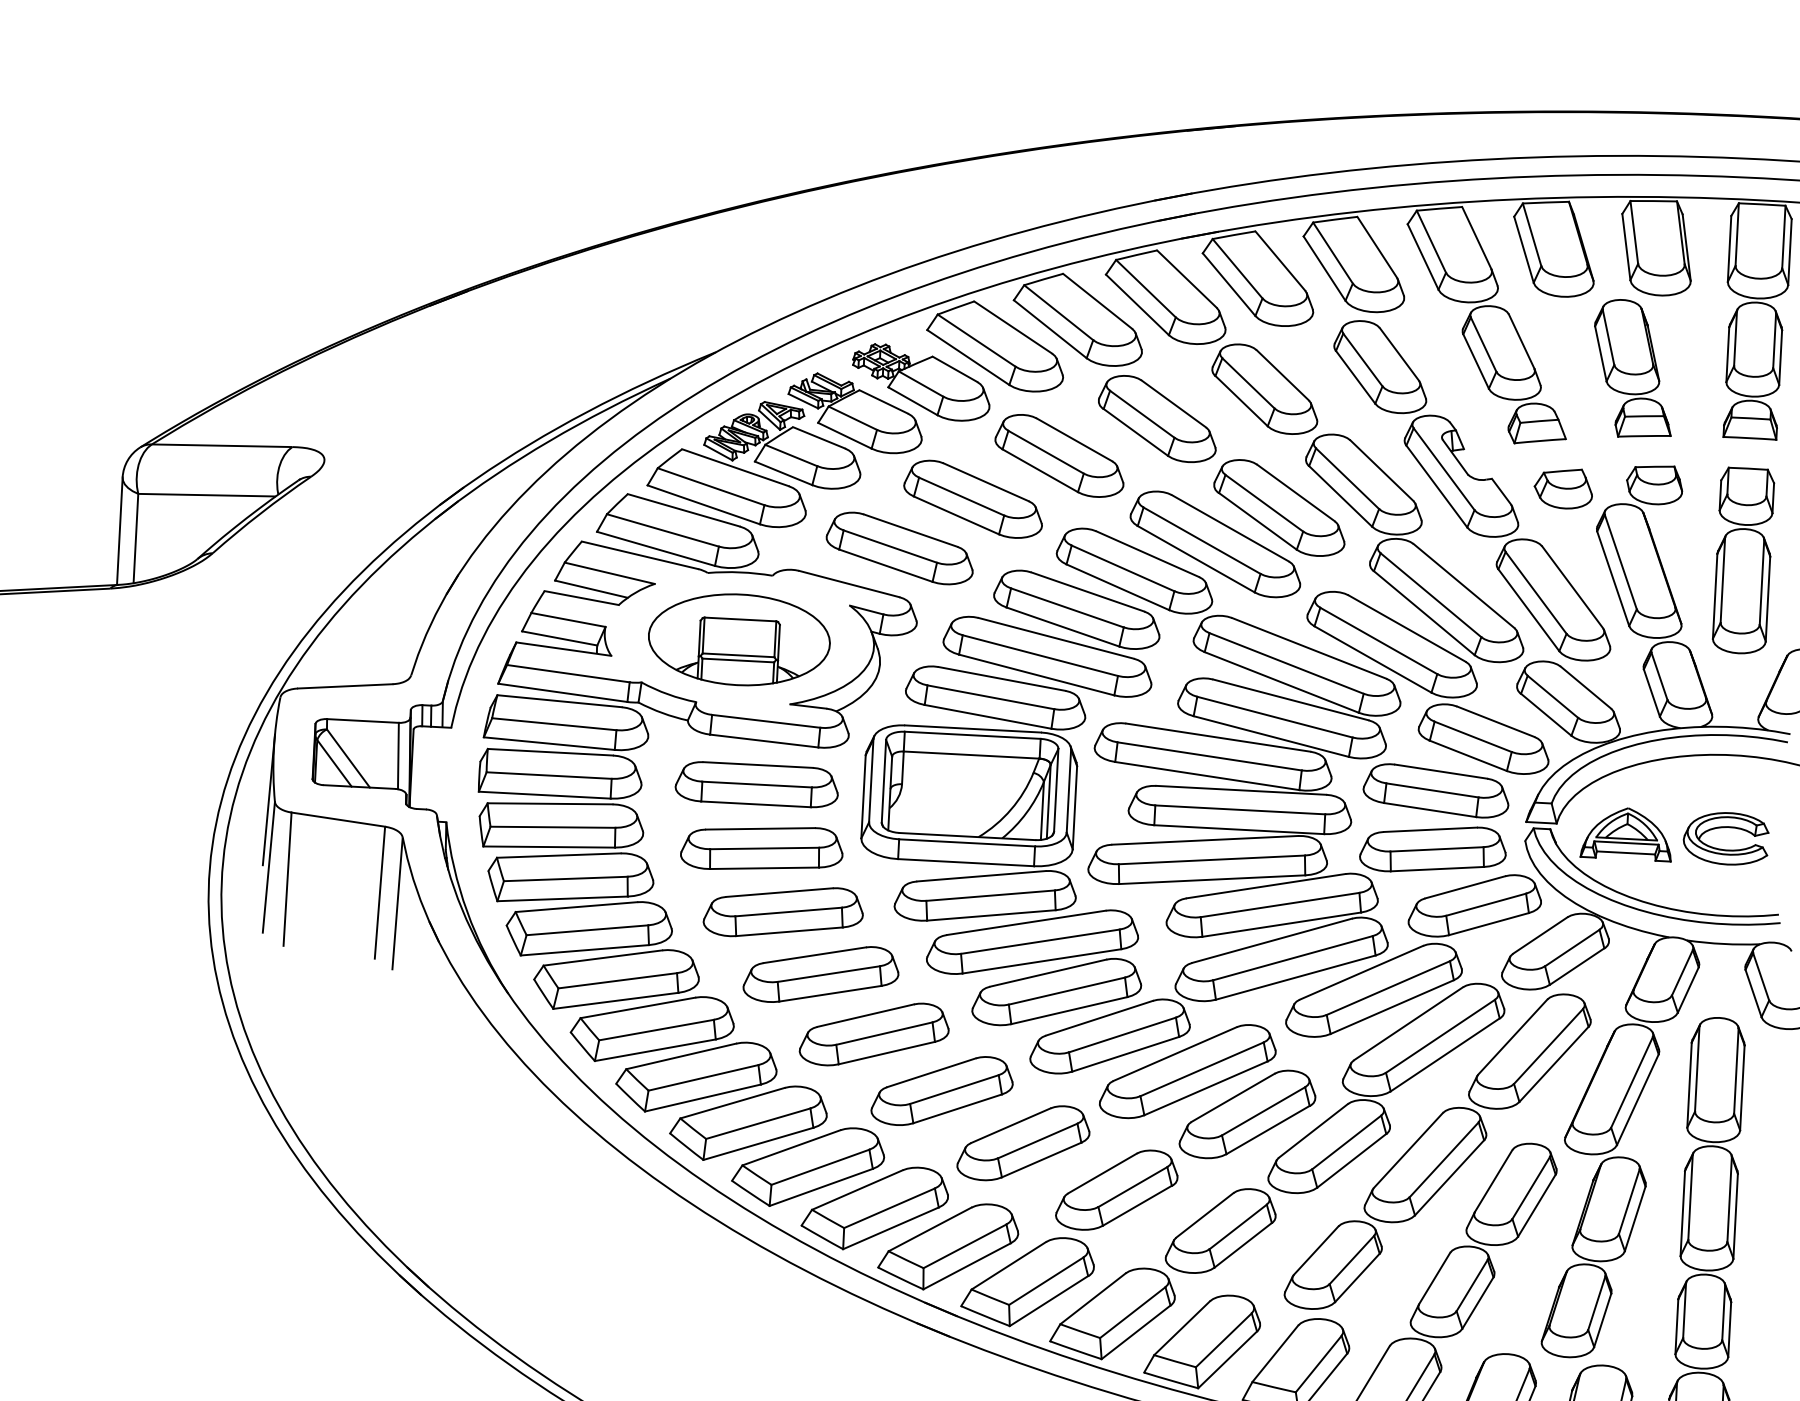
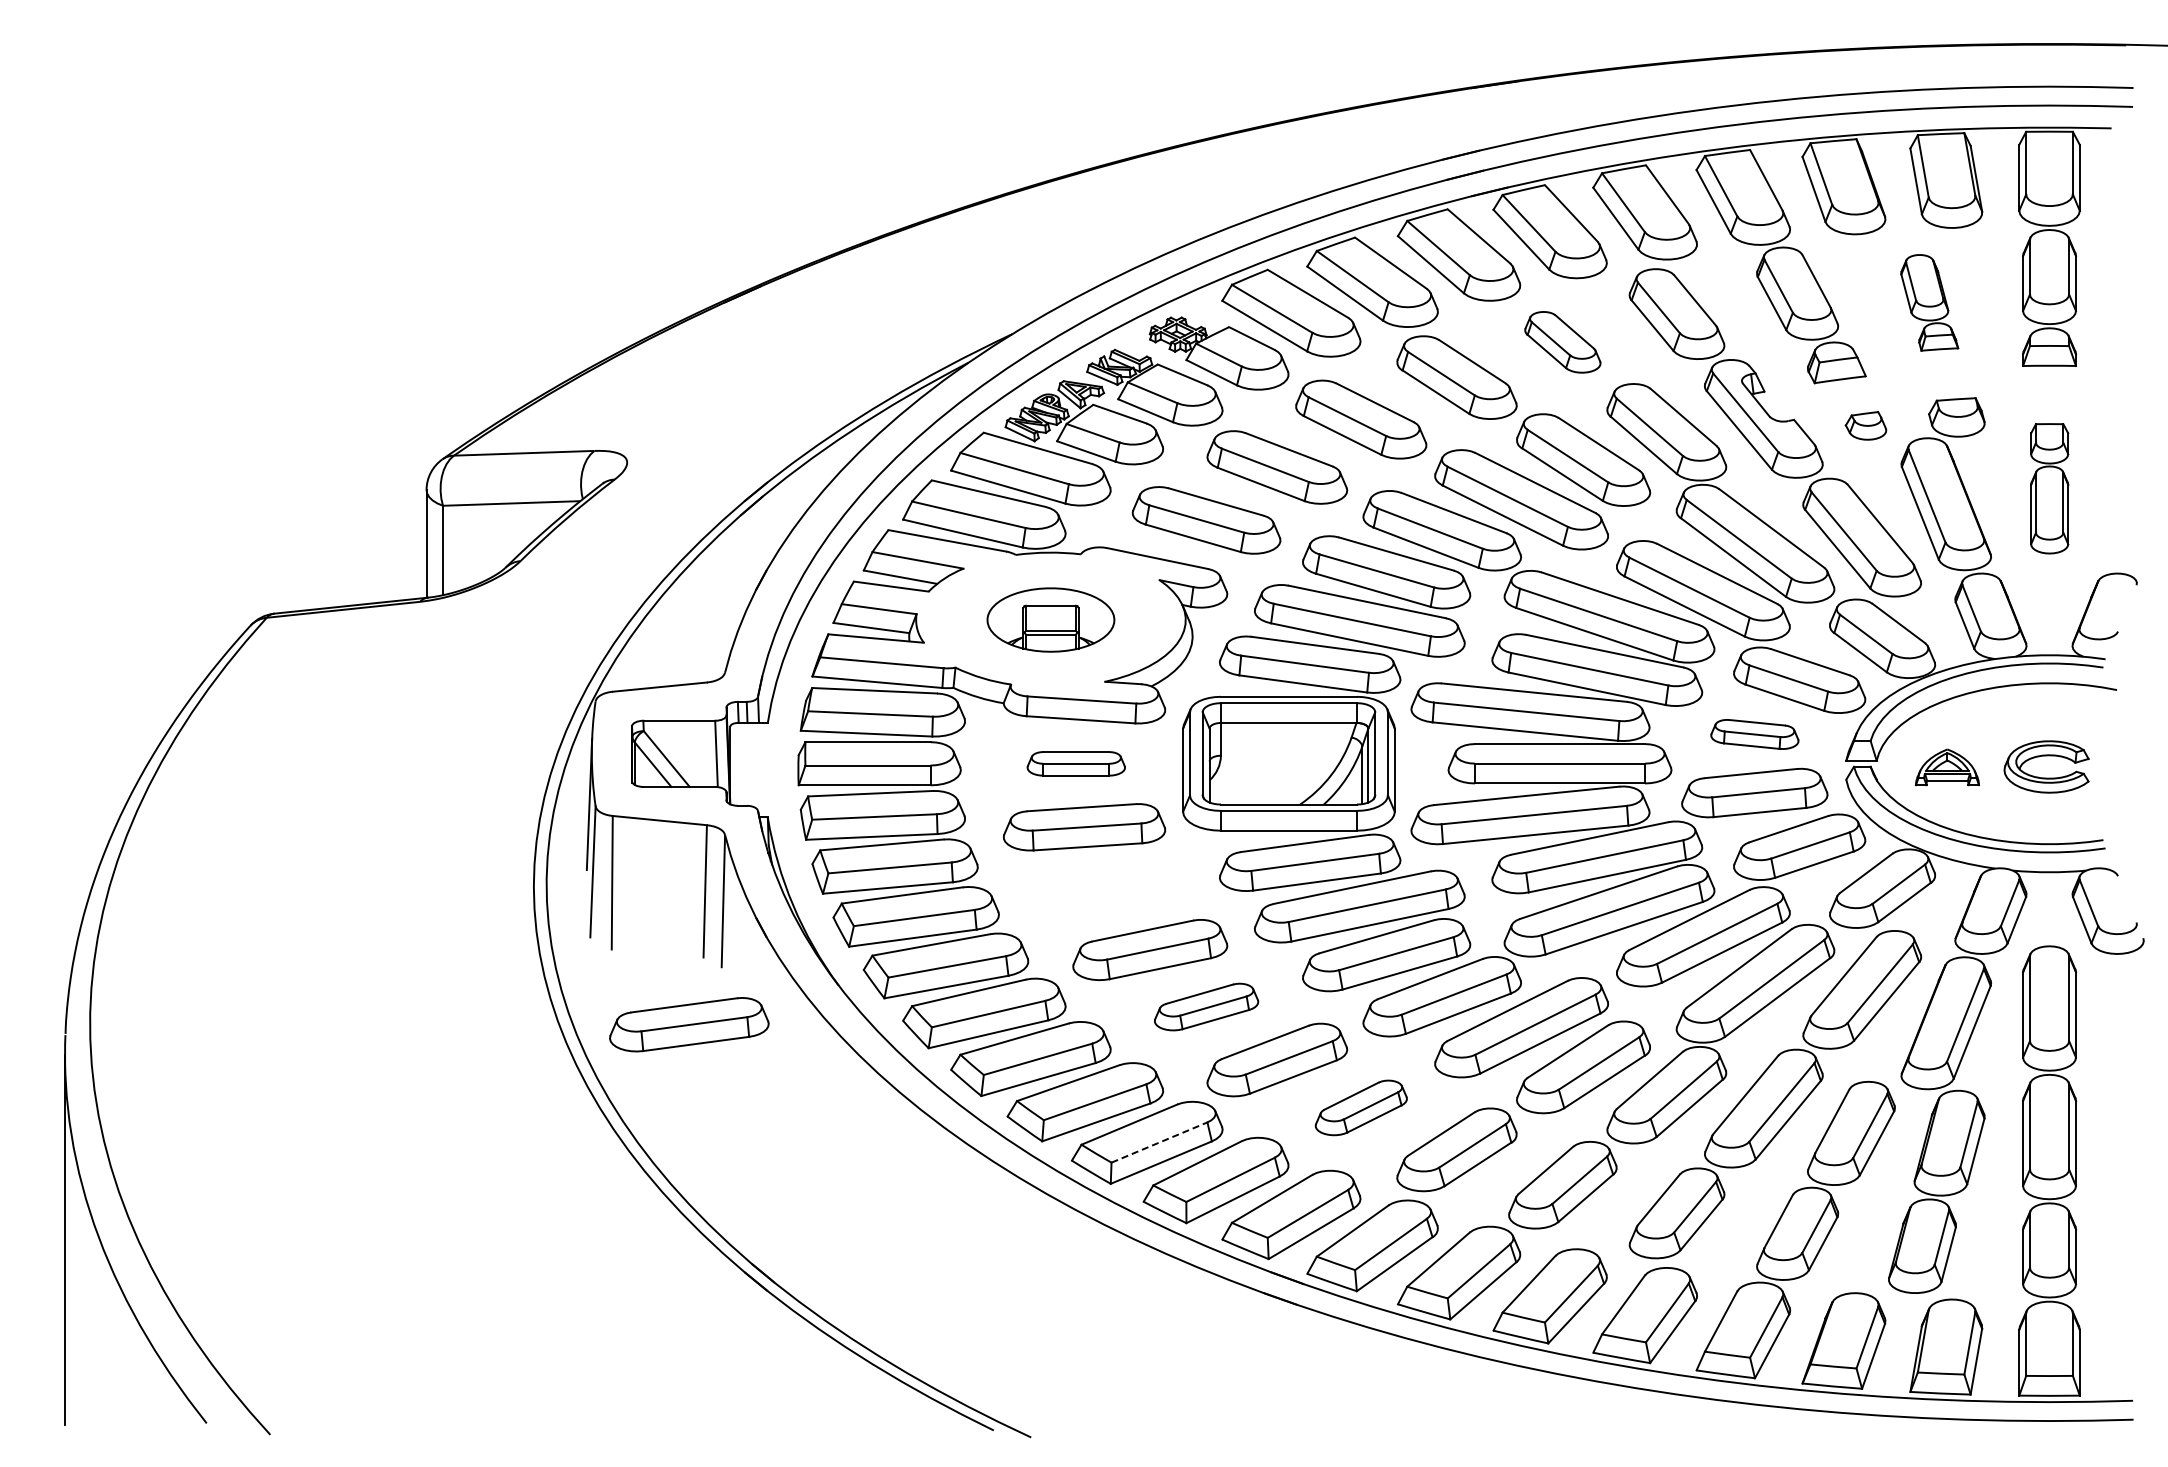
part: (1633, 368) -> (1929, 302), size x0.7
part: (1264, 389) -> (1562, 342), size x0.7
part: (1563, 488) -> (1865, 425), size x0.7
part: (1743, 560) -> (2049, 488), size x0.7
part: (738, 639) -> (1050, 619), size x0.7
part: (757, 784) -> (1076, 763), size x0.6
part: (1436, 790) -> (1754, 734), size x0.6
part: (1627, 834) -> (1947, 767), size x0.7
part: (783, 911) -> (689, 1024), moved
part: (874, 1033) -> (1206, 1006), size x0.7
part: (1024, 1142) -> (1361, 1107), size x0.7
line: (820, 1167) -> (1159, 1142), solid -> dashed

